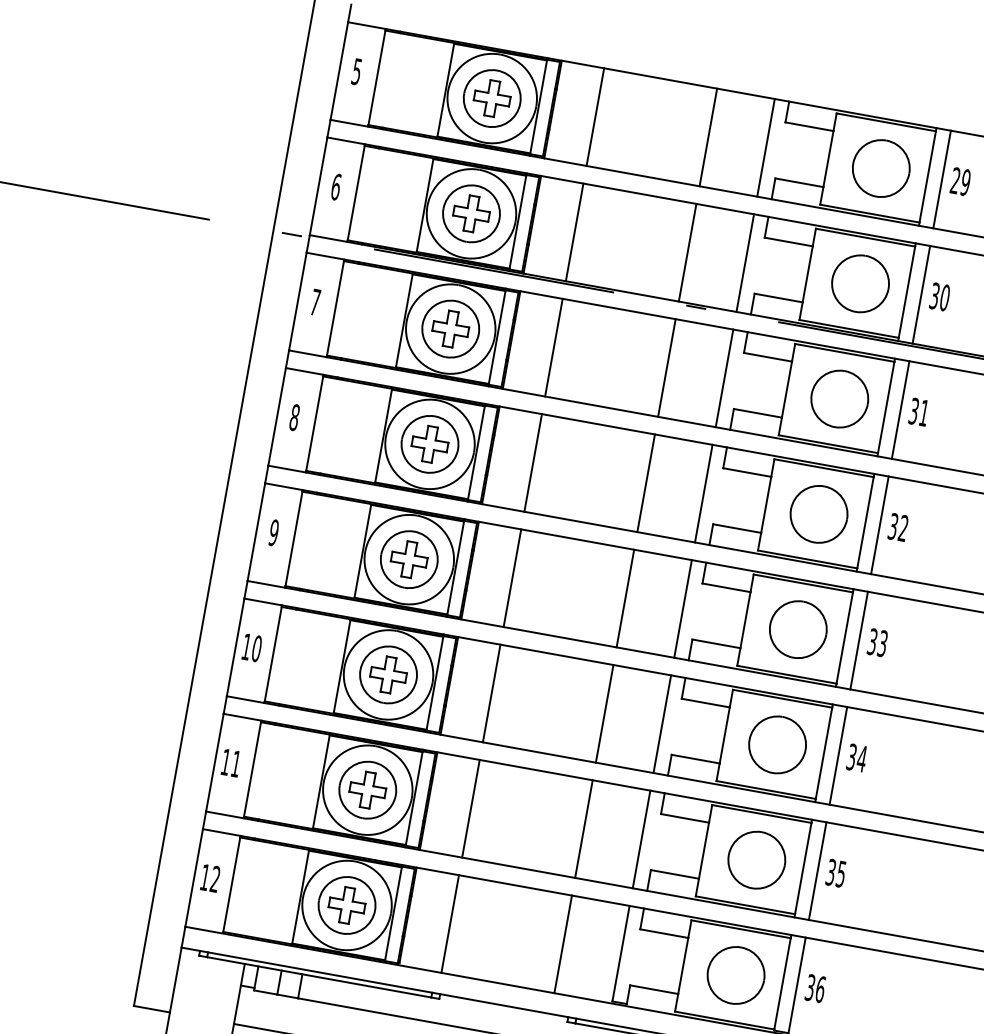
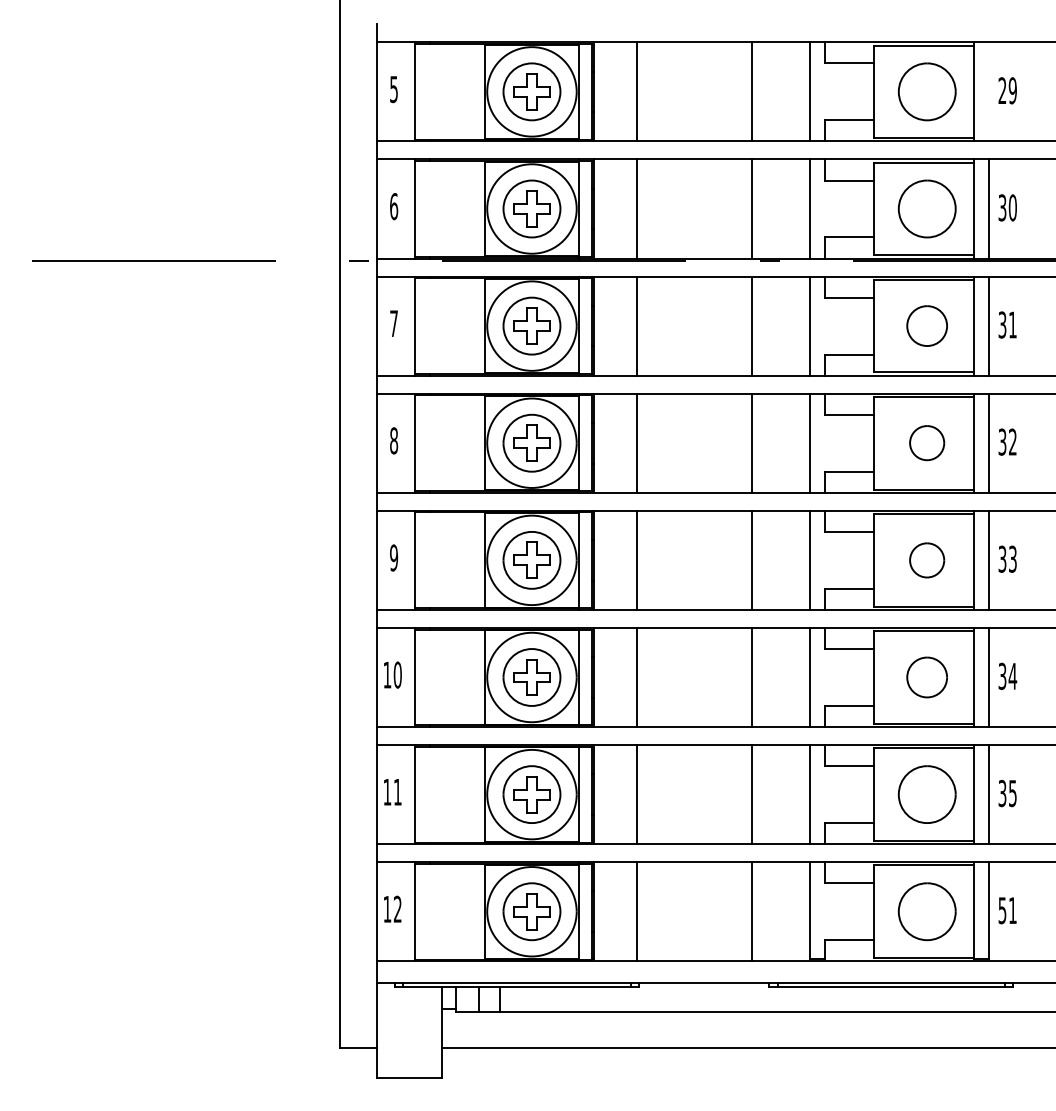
line: (942, 179) -> (989, 91), removed
part: (839, 398) -> (926, 325), size x0.7
part: (818, 513) -> (926, 442), size x0.6
part: (797, 629) -> (926, 560), size x0.6
part: (776, 744) -> (926, 677), size x0.7
text: (816, 988) -> (1008, 910), 36 -> 51

